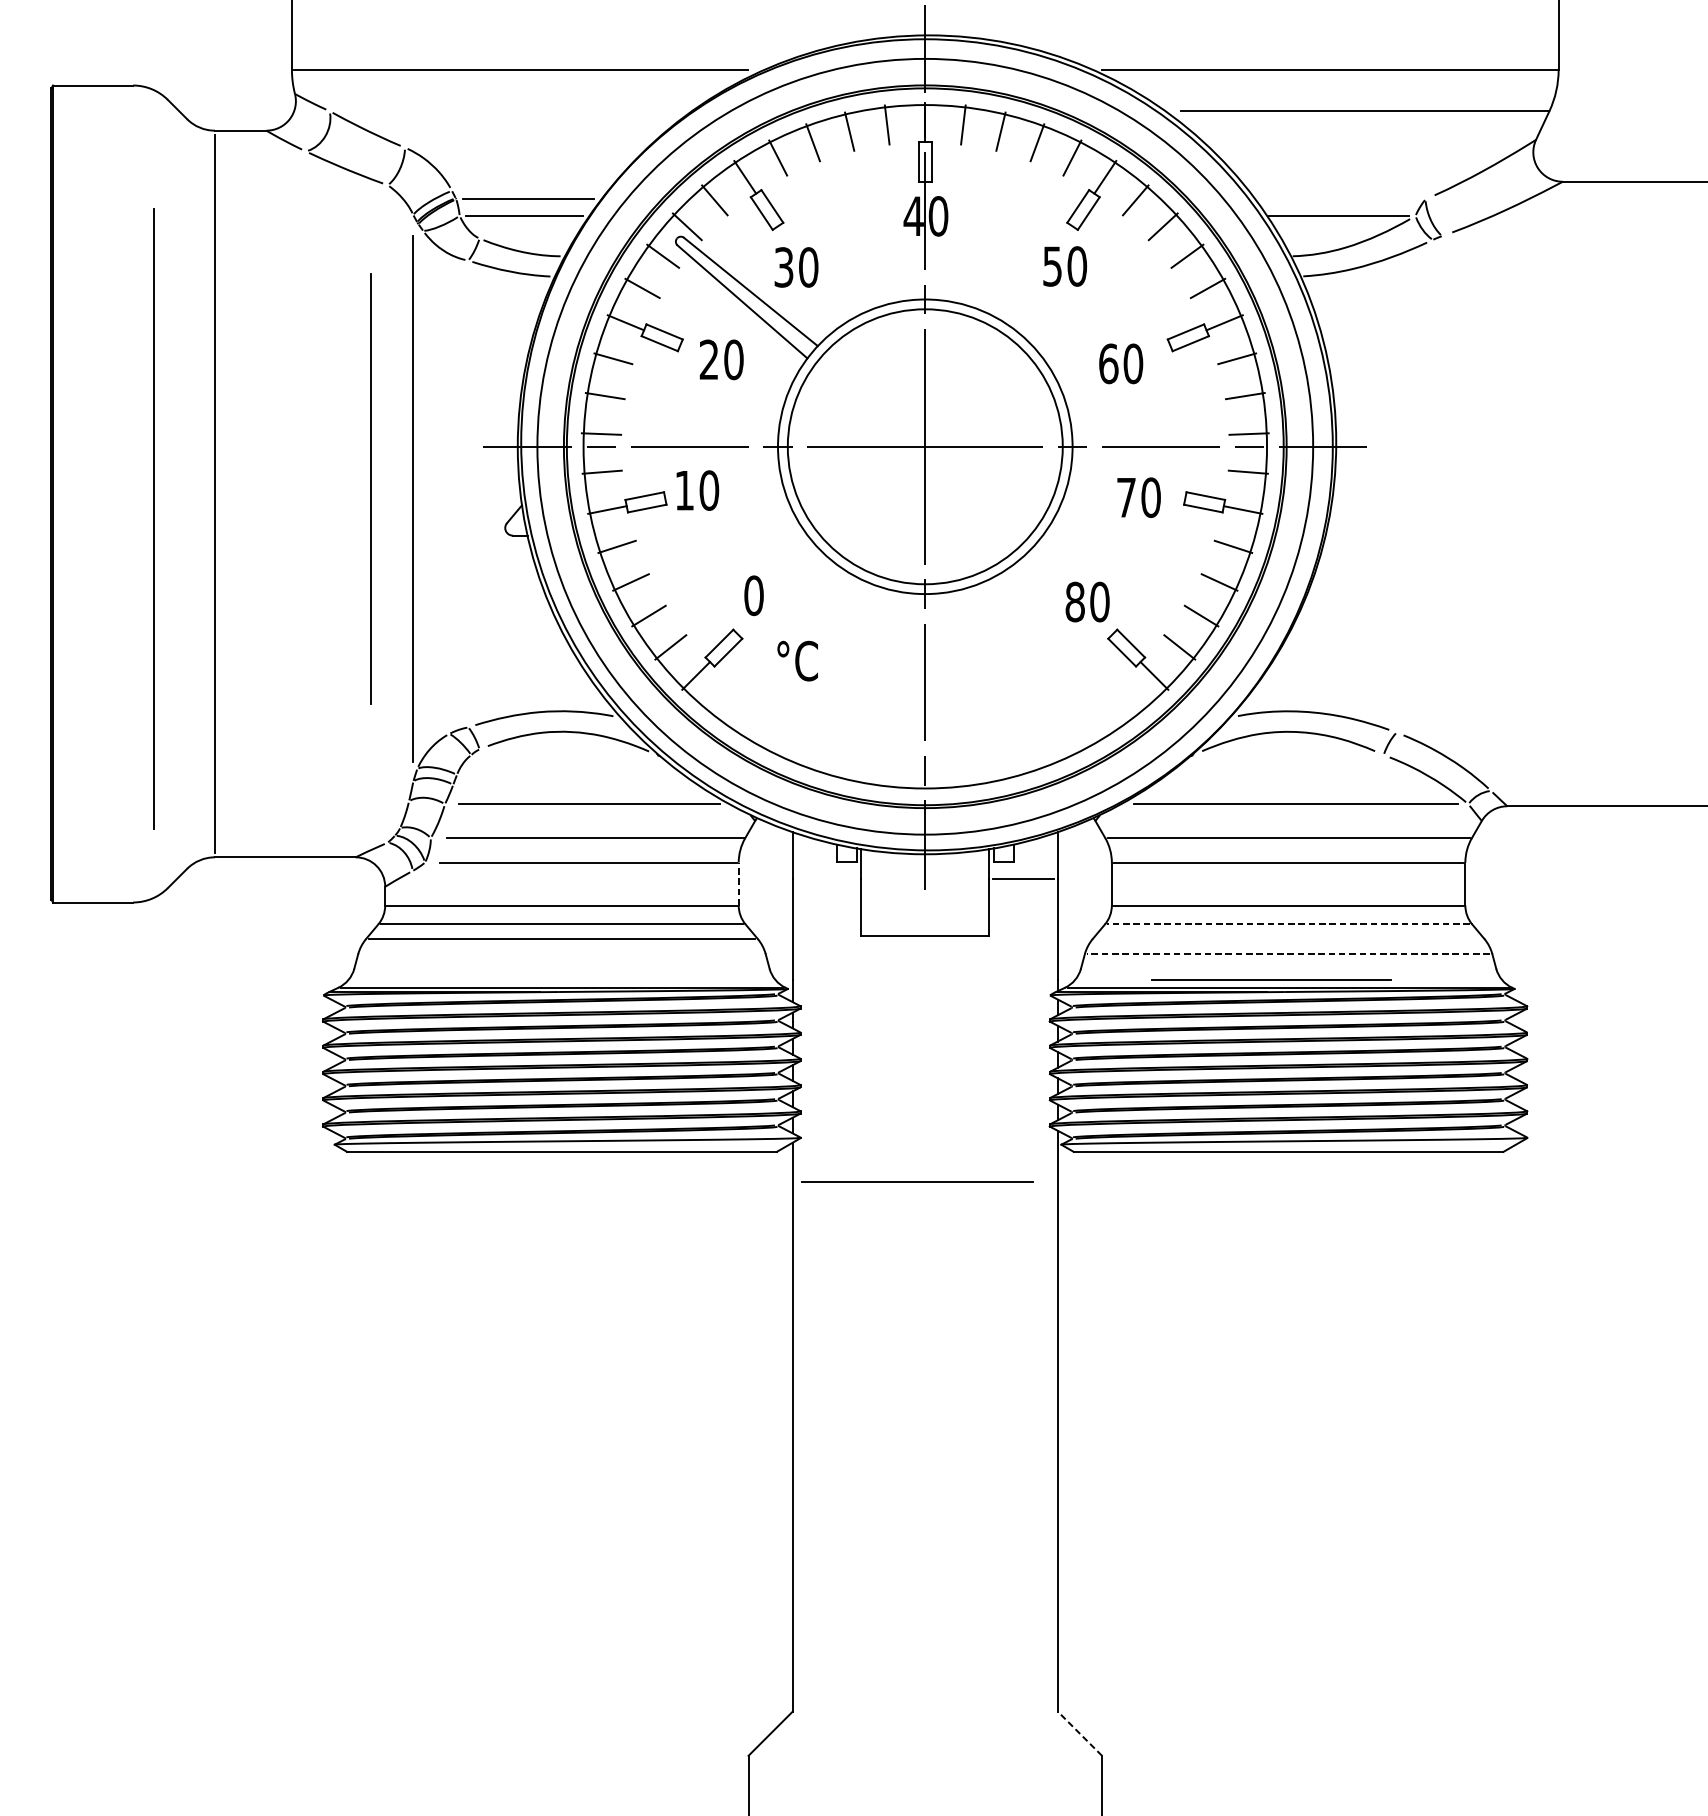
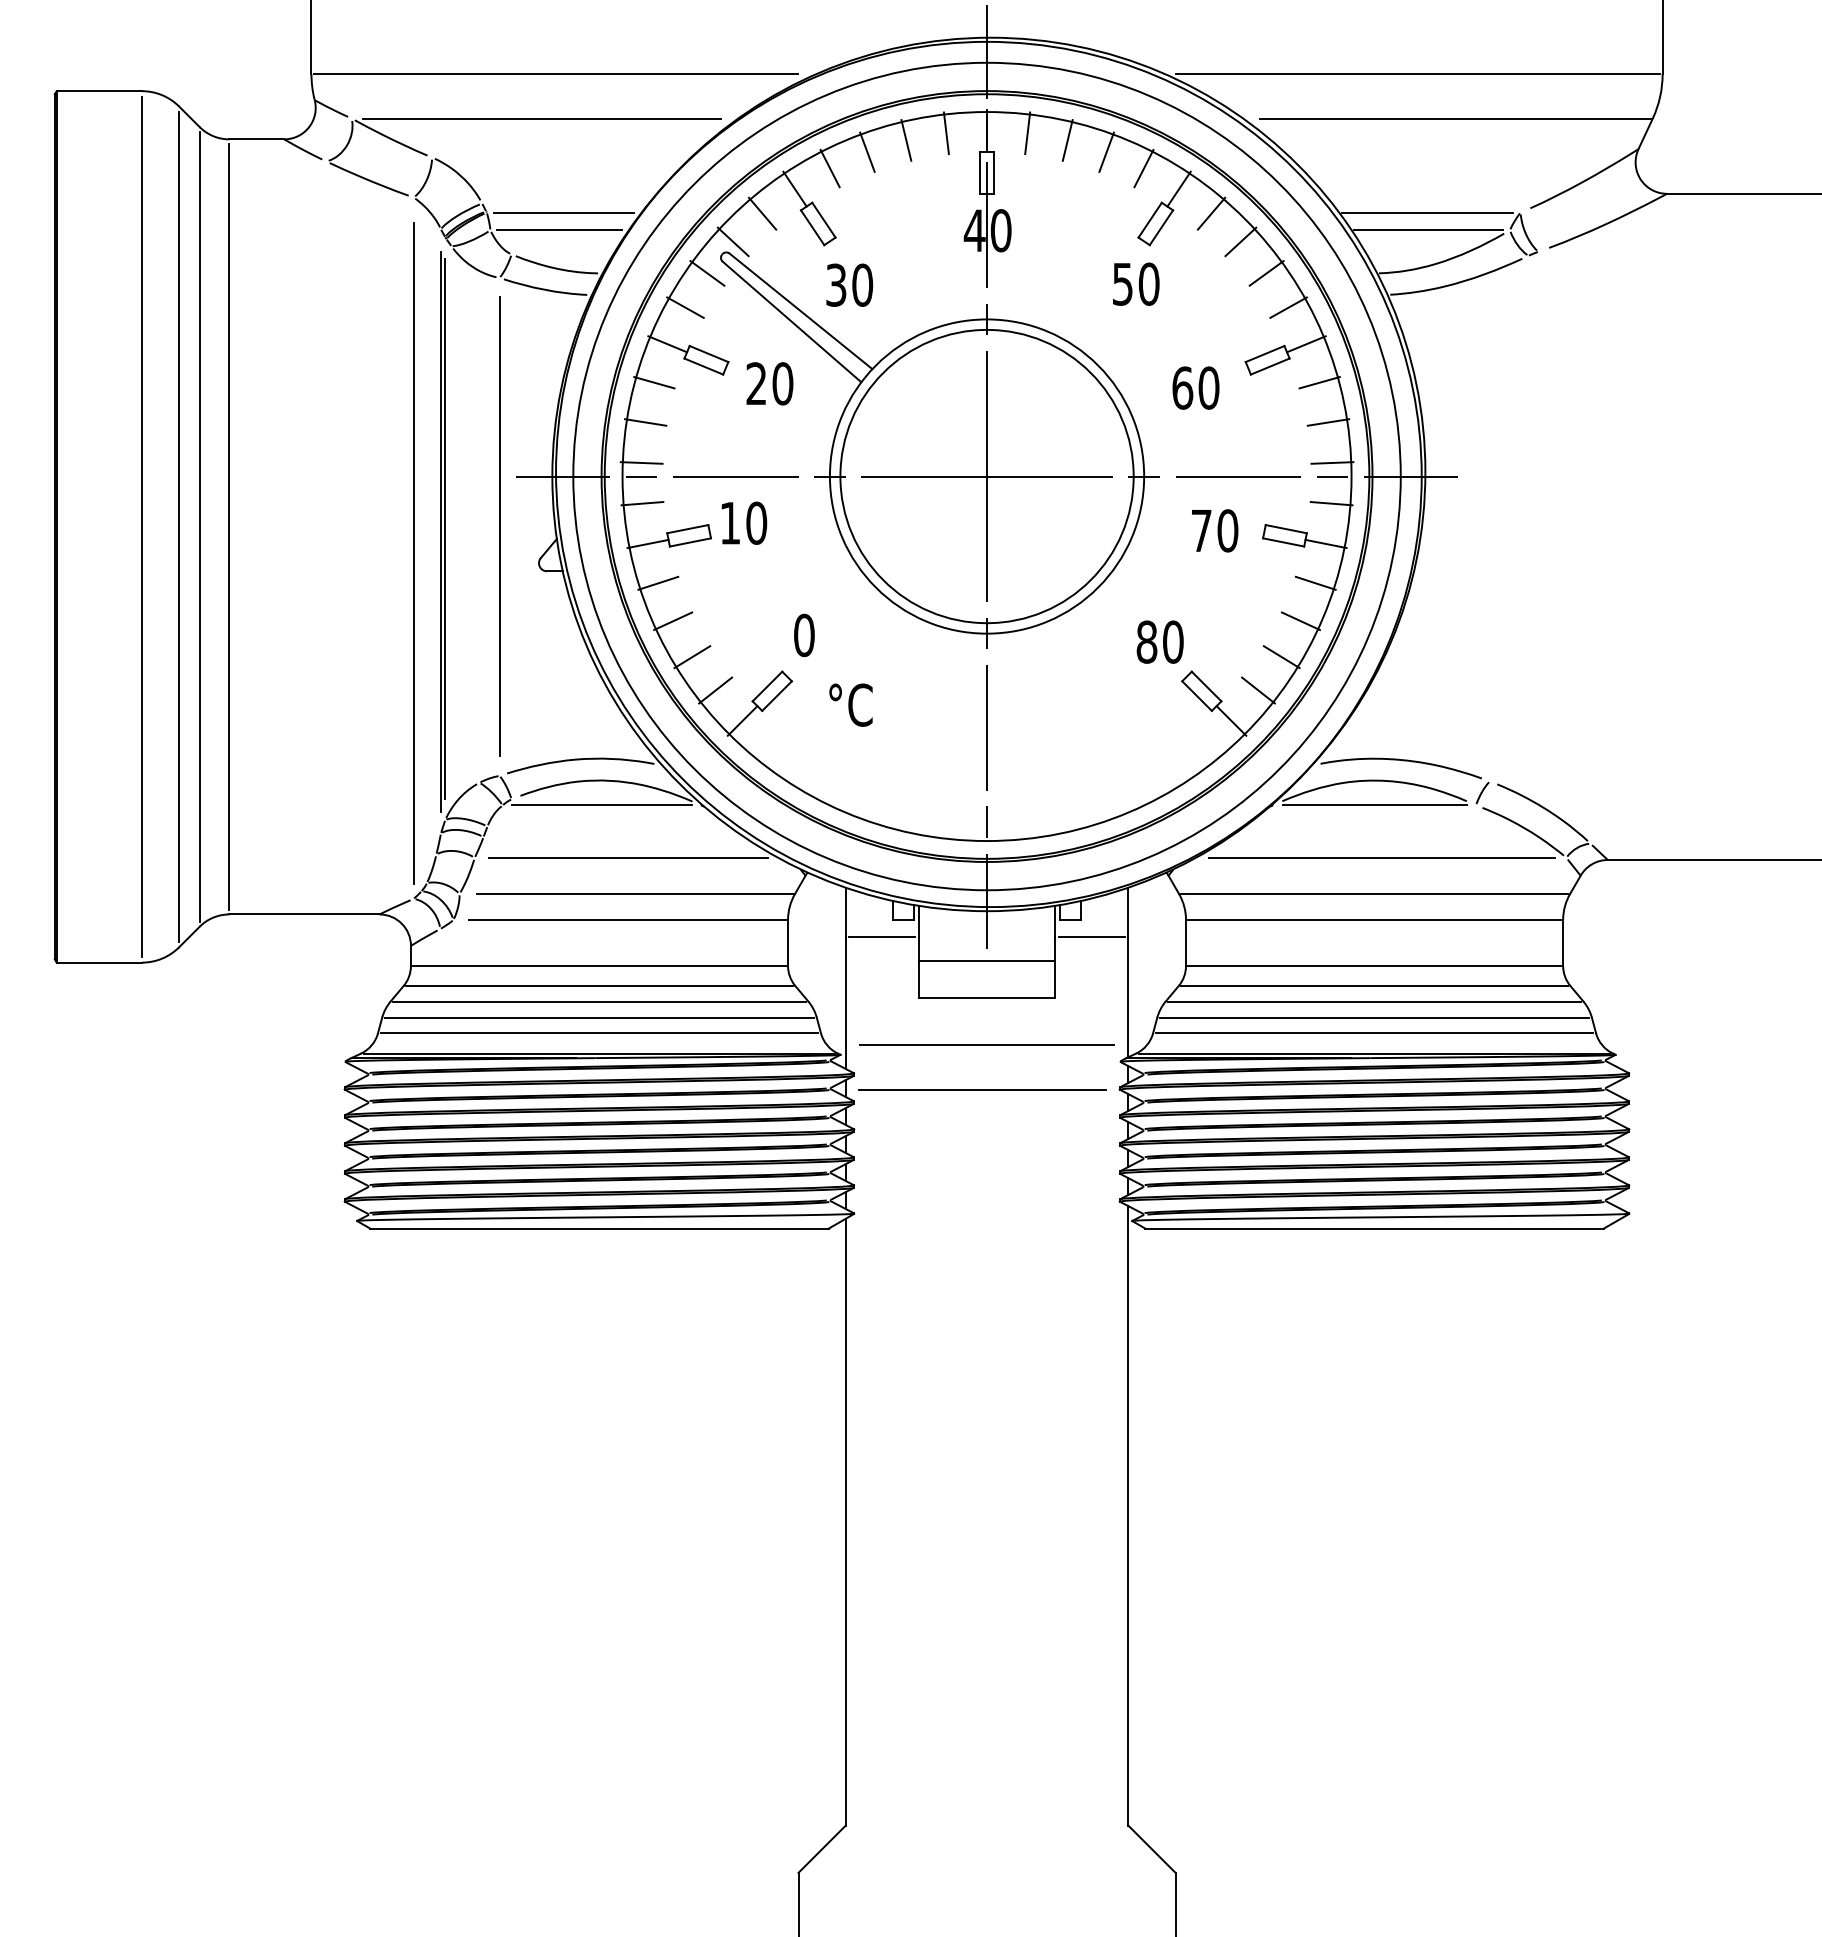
line: (507, 111) -> (541, 118), added
line: (1338, 199) -> (1427, 212), added
line: (370, 488) -> (499, 526), moved
line: (133, 493) -> (142, 526), added
line: (168, 493) -> (179, 526), added
line: (186, 493) -> (199, 526), added
line: (417, 495) -> (445, 528), added
line: (154, 518) -> (413, 553), moved
line: (563, 755) -> (601, 805), added
line: (1288, 755) -> (1374, 805), added
line: (827, 878) -> (882, 937), added
line: (739, 883) -> (788, 942), dashed -> solid
line: (924, 901) -> (986, 961), added
line: (1288, 924) -> (1374, 986), dashed -> solid
line: (1288, 938) -> (1374, 1001), added
line: (561, 953) -> (599, 1017), added
line: (1288, 953) -> (1374, 1017), dashed -> solid
line: (561, 968) -> (599, 1033), added
line: (1288, 968) -> (1374, 1033), added
line: (1270, 979) -> (986, 1044), moved
line: (917, 1181) -> (982, 1089), moved
line: (1079, 1733) -> (1151, 1848), dashed -> solid

